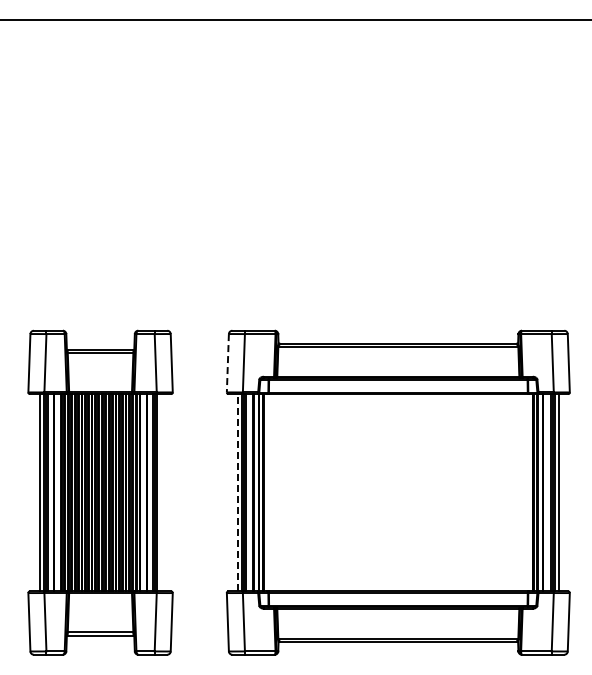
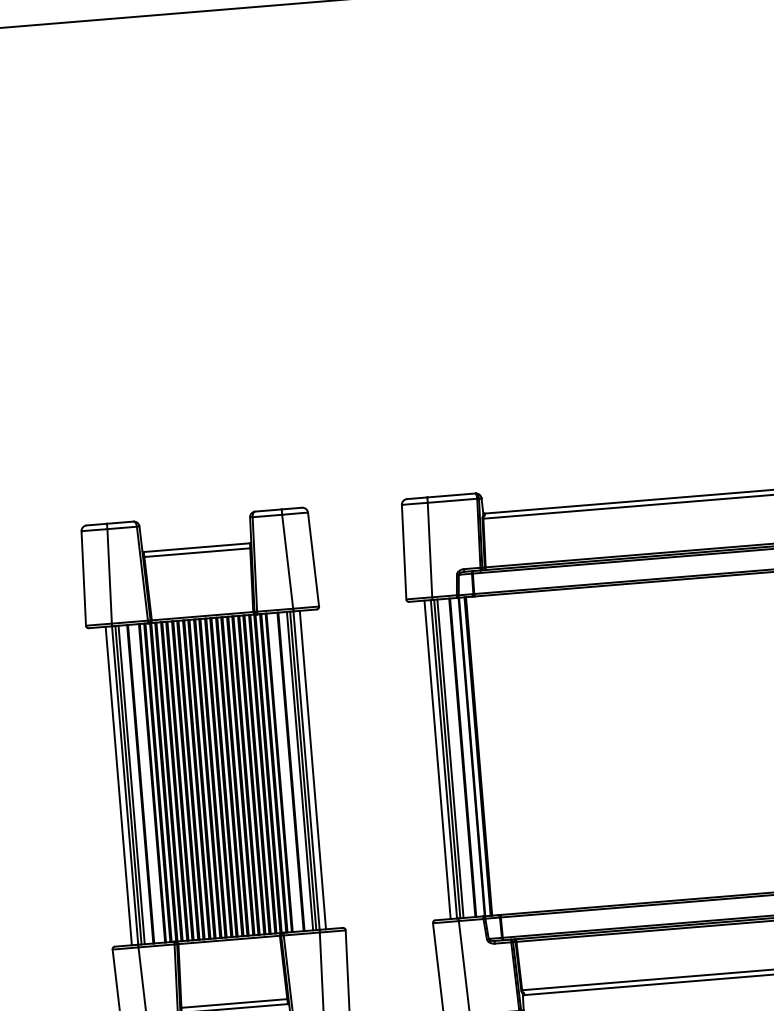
line: (227, 363) -> (403, 552), dashed -> solid
line: (160, 492) -> (312, 769), added
line: (237, 492) -> (436, 759), dashed -> solid

